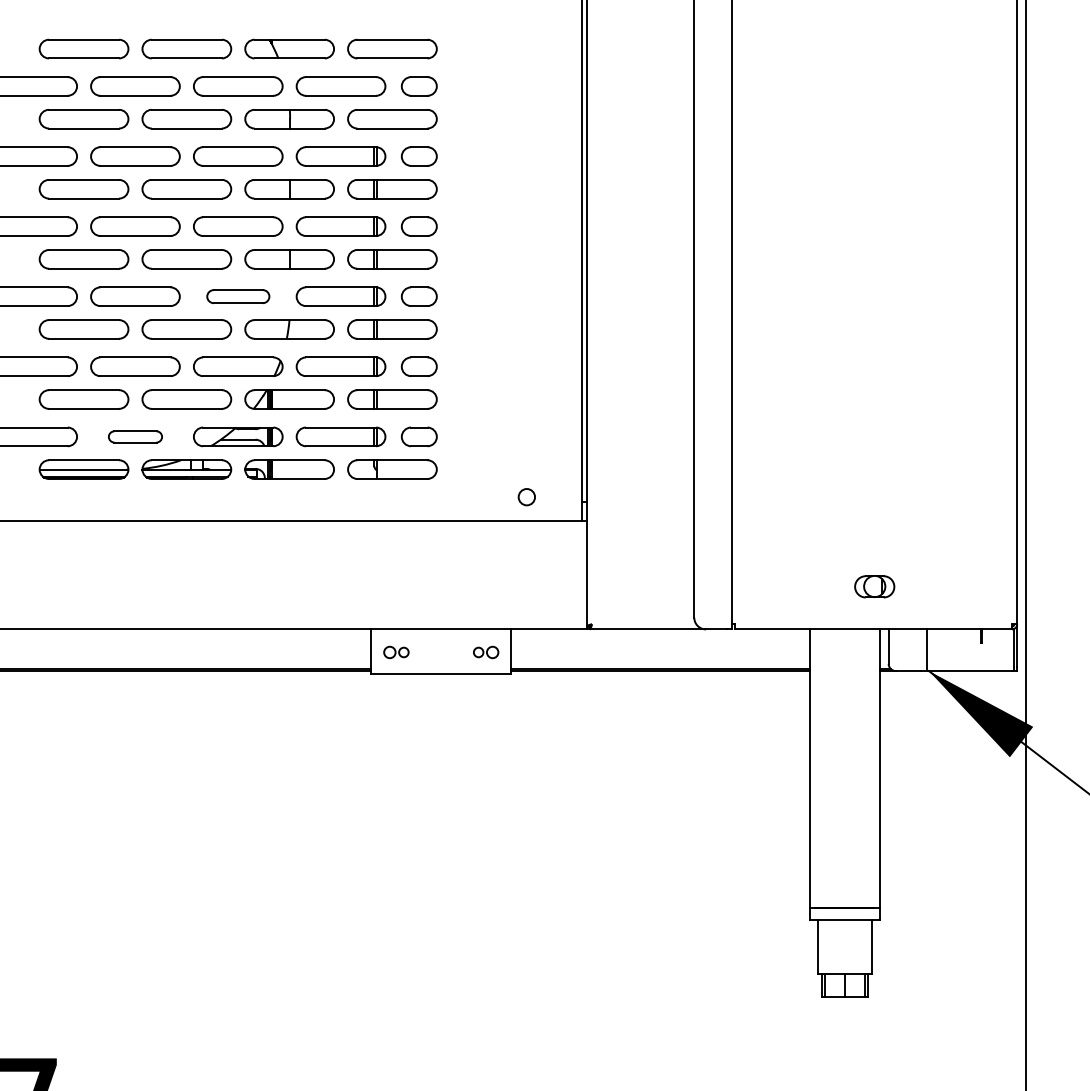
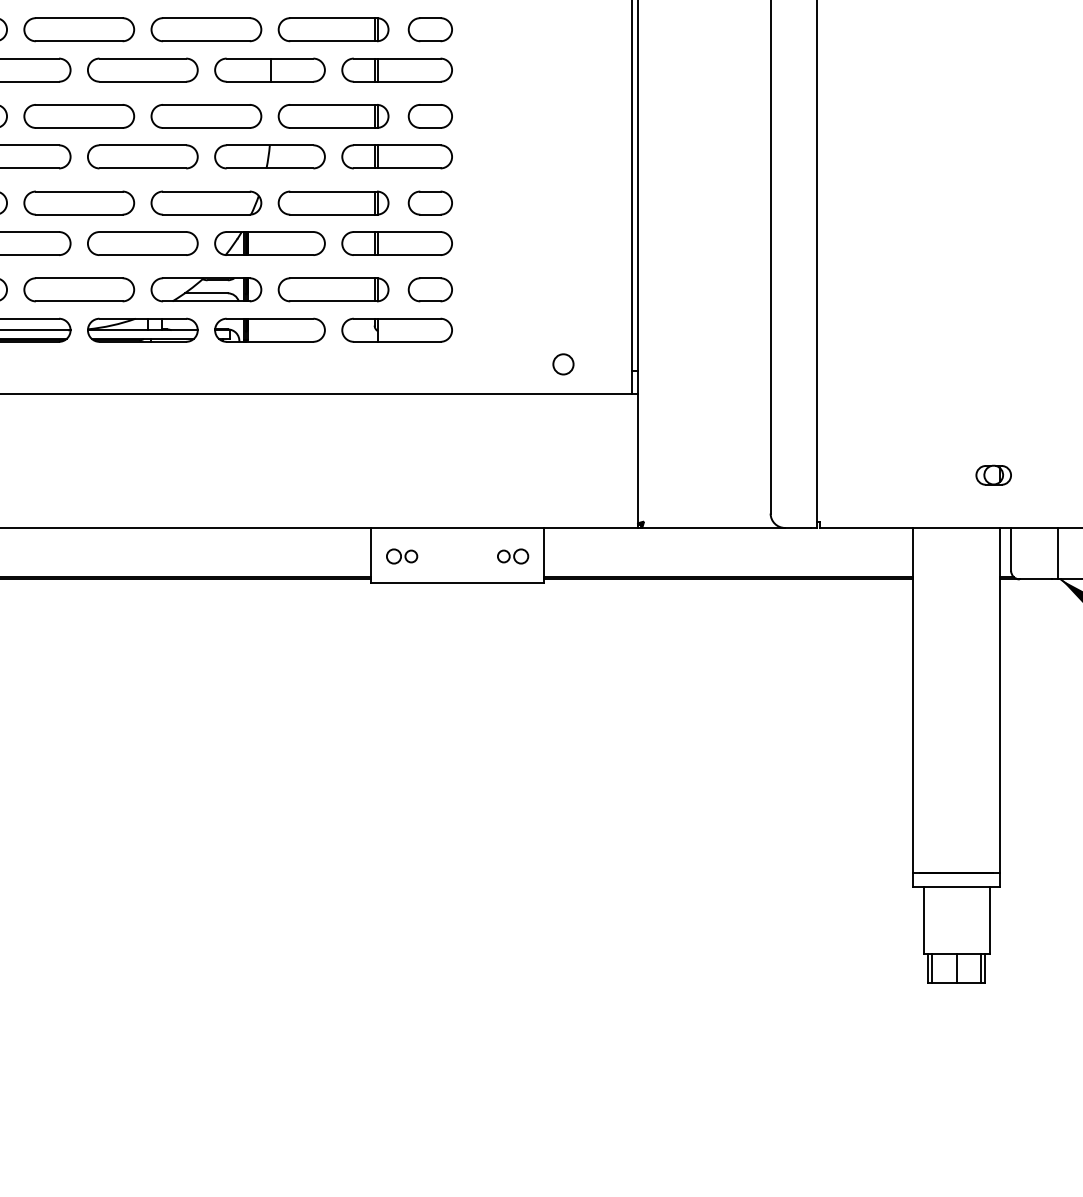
part: (238, 296) -> (206, 116), size x1.43
part: (135, 436) -> (79, 289), size x1.67
part: (874, 586) -> (993, 474), size x0.71

